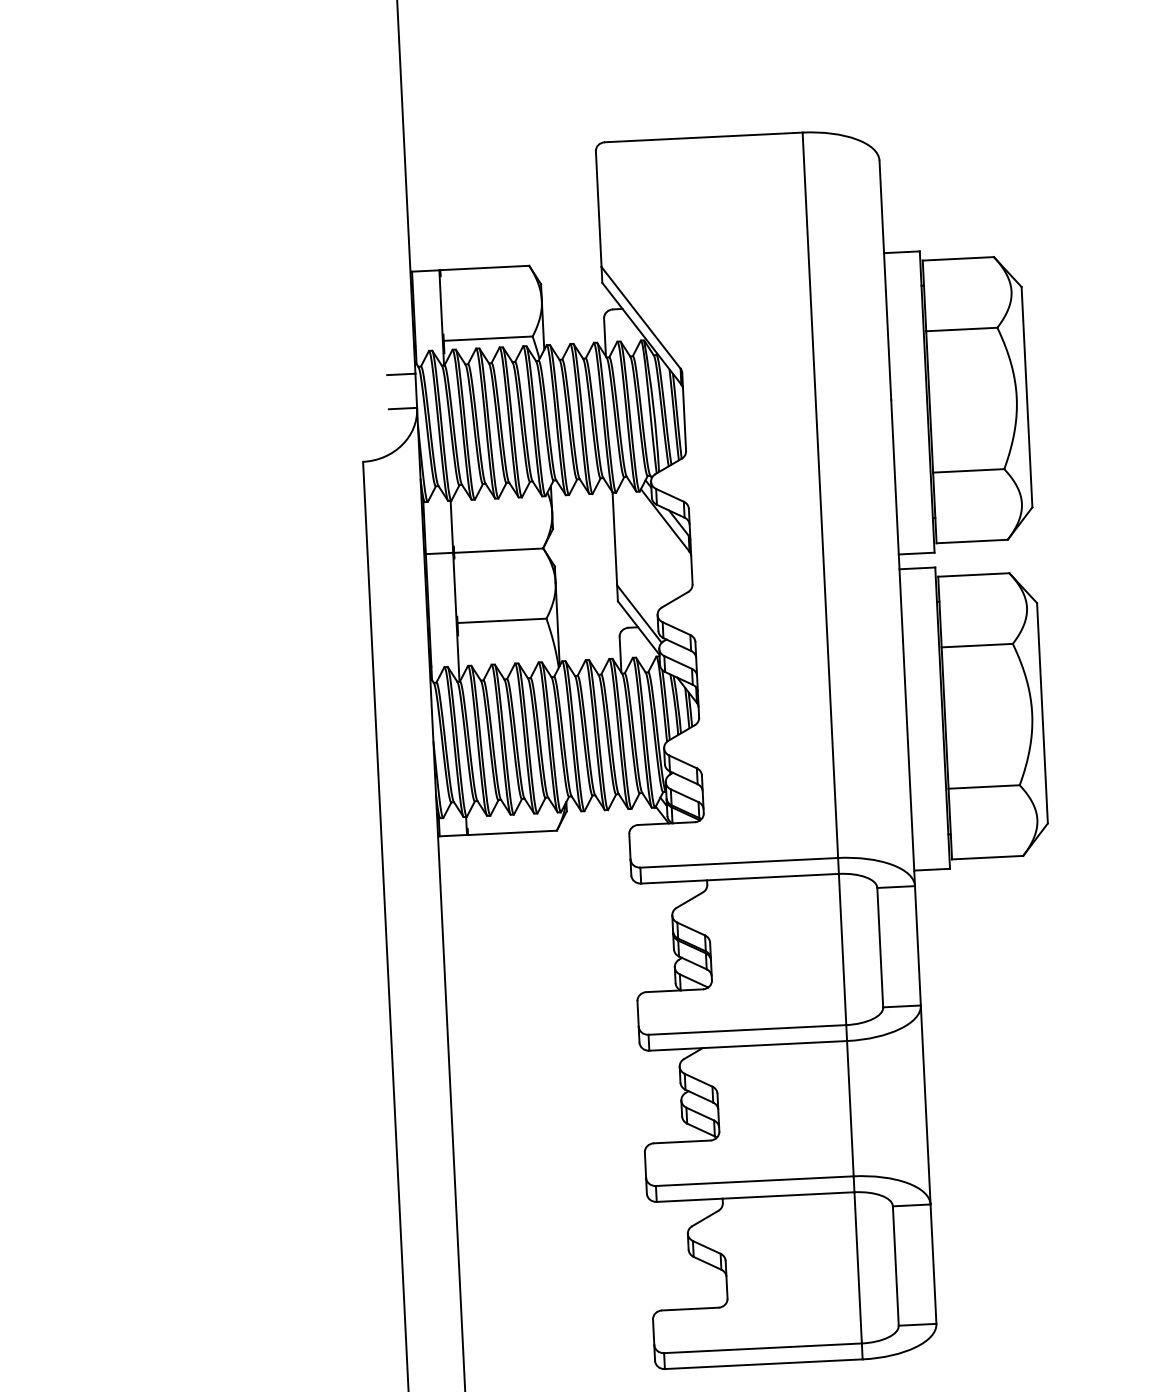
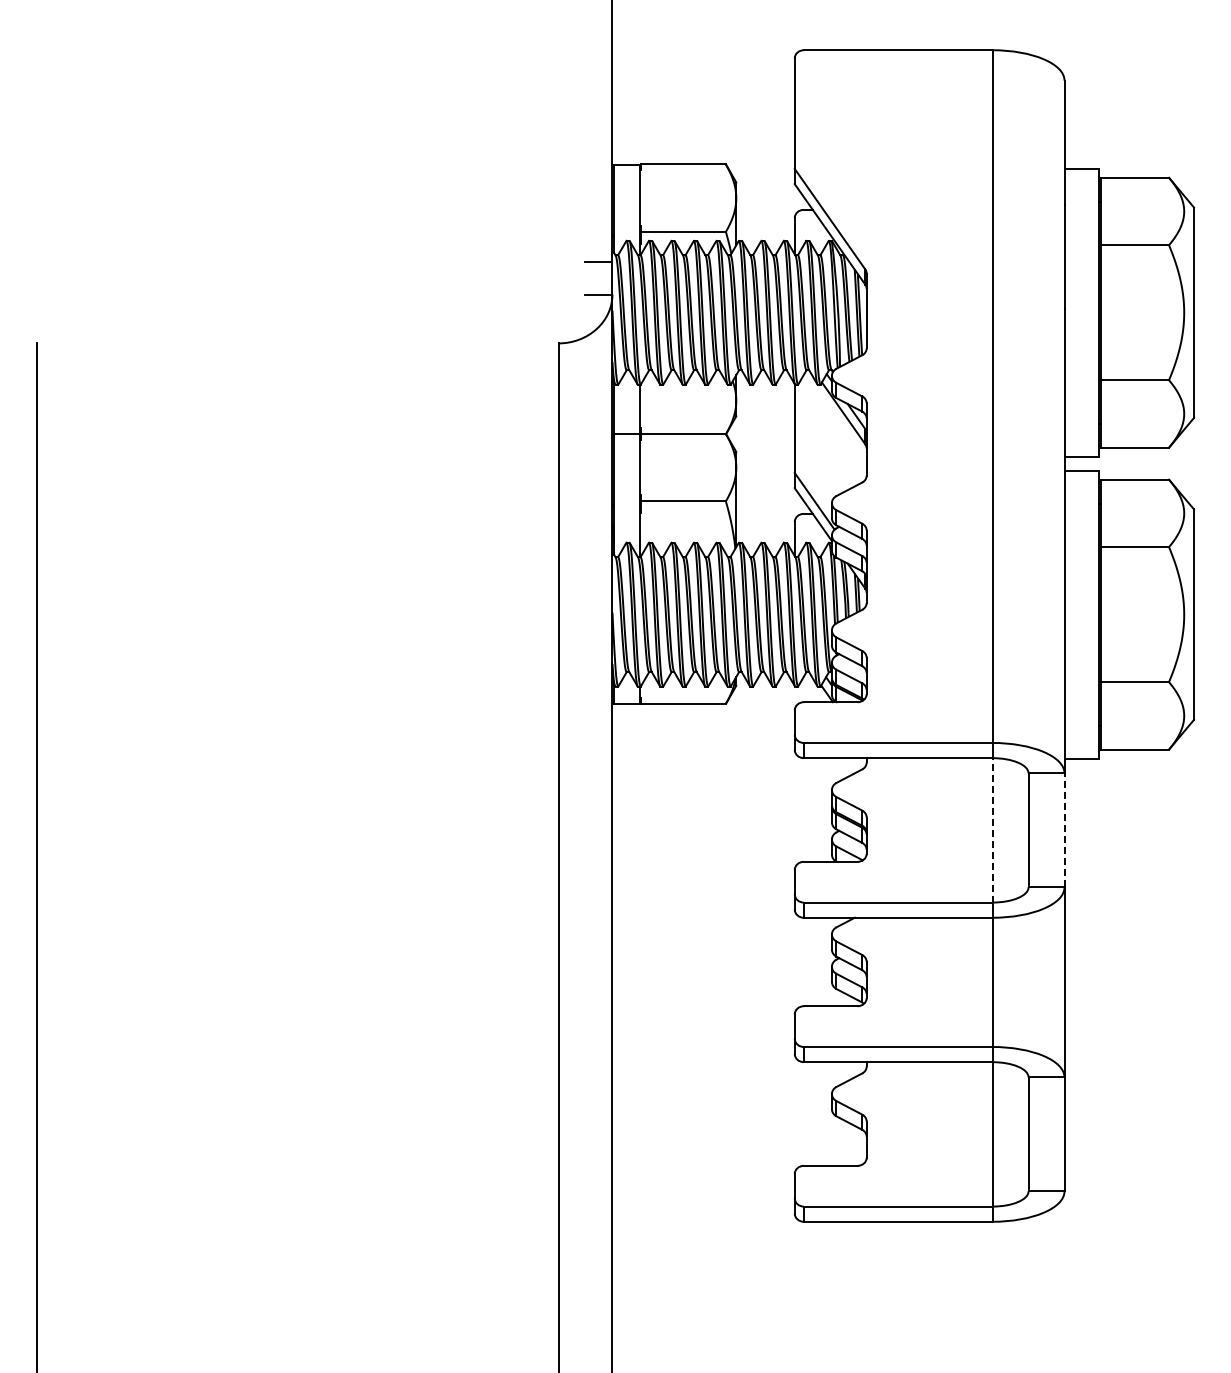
line: (917, 944) -> (1064, 829), solid -> dashed
line: (842, 948) -> (992, 829), solid -> dashed

